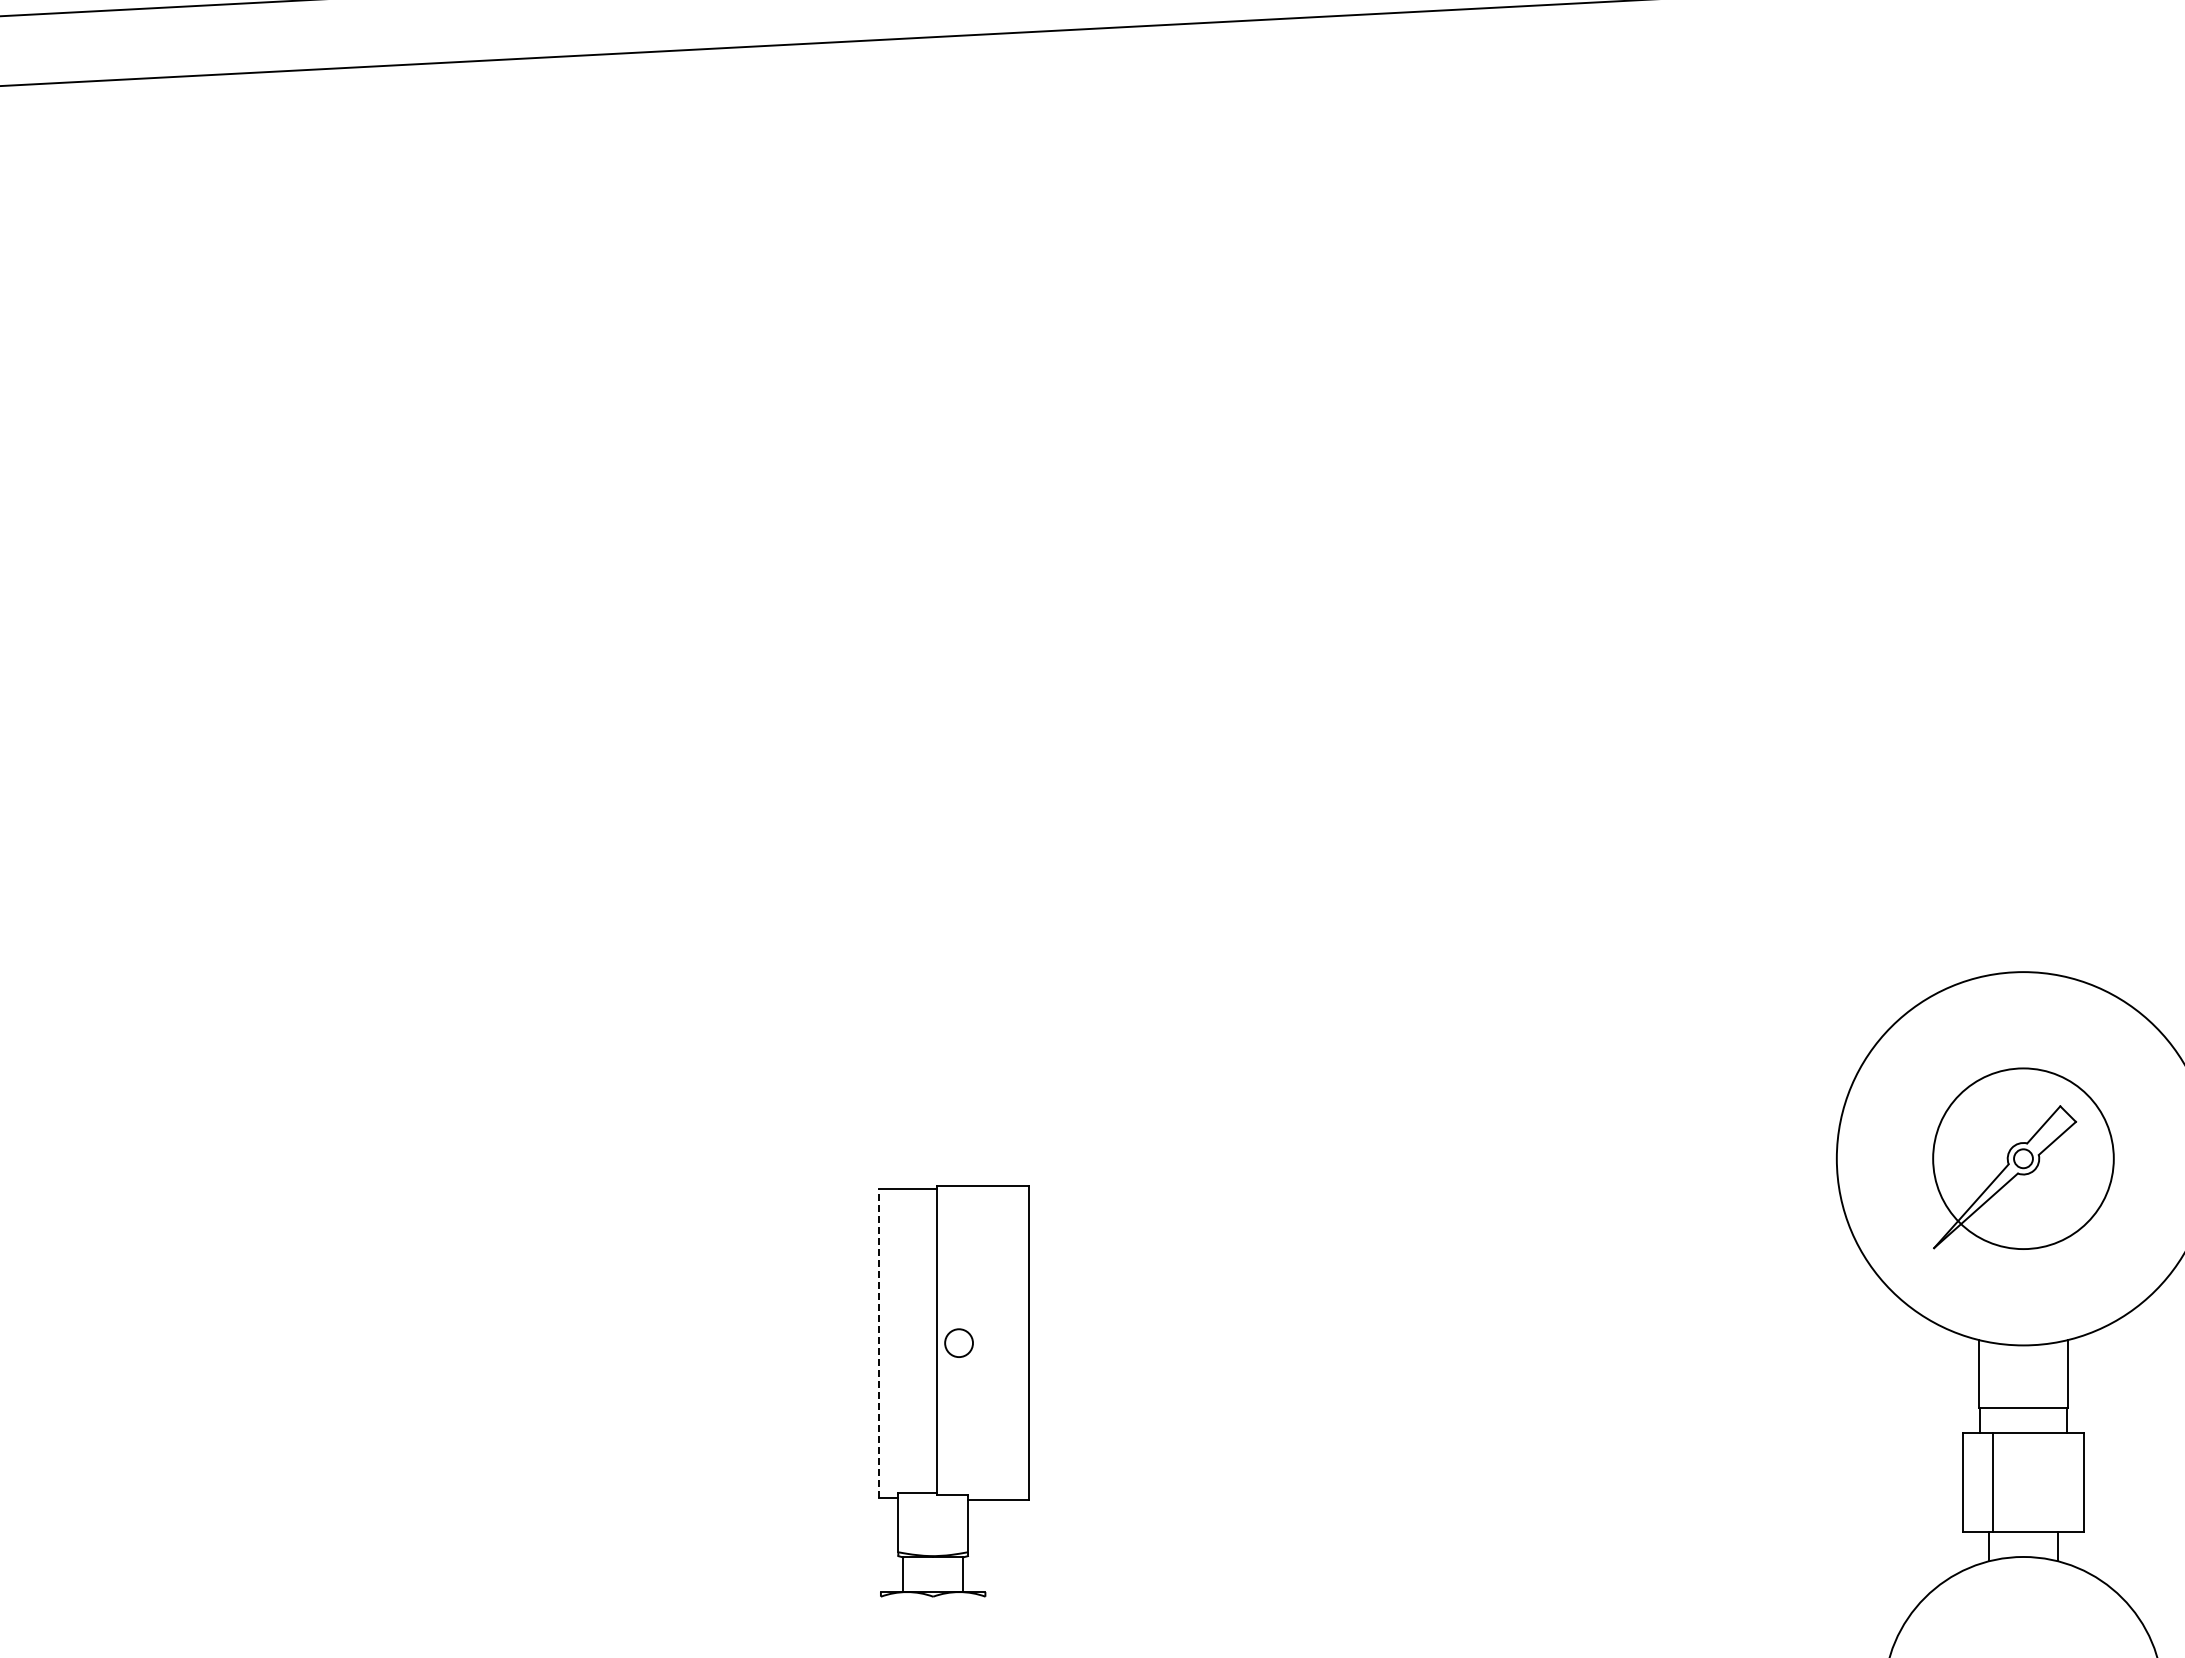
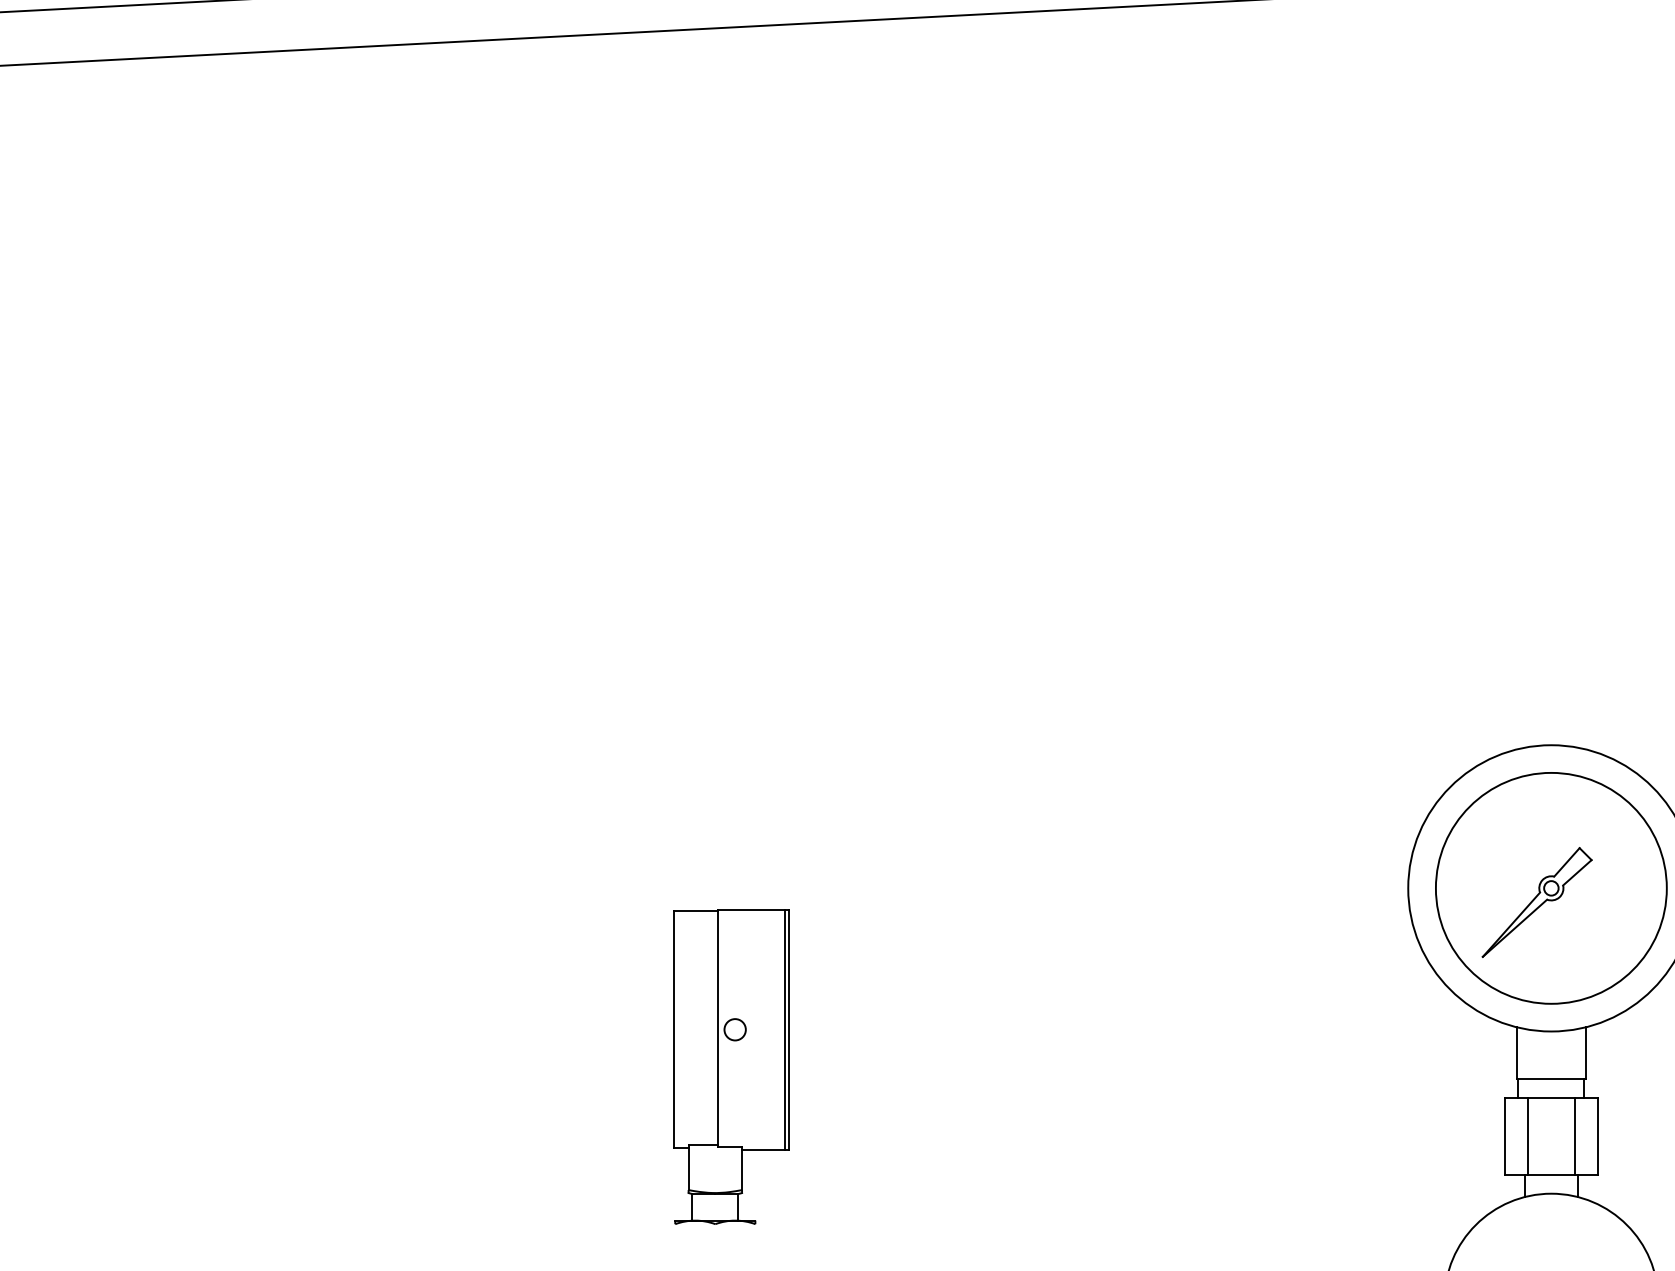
circle: (2023, 1158) -> (1551, 888), size x1.67
line: (879, 1342) -> (674, 1029), dashed -> solid
line: (1023, 1342) -> (784, 1029), added
line: (2053, 1482) -> (1574, 1136), added

